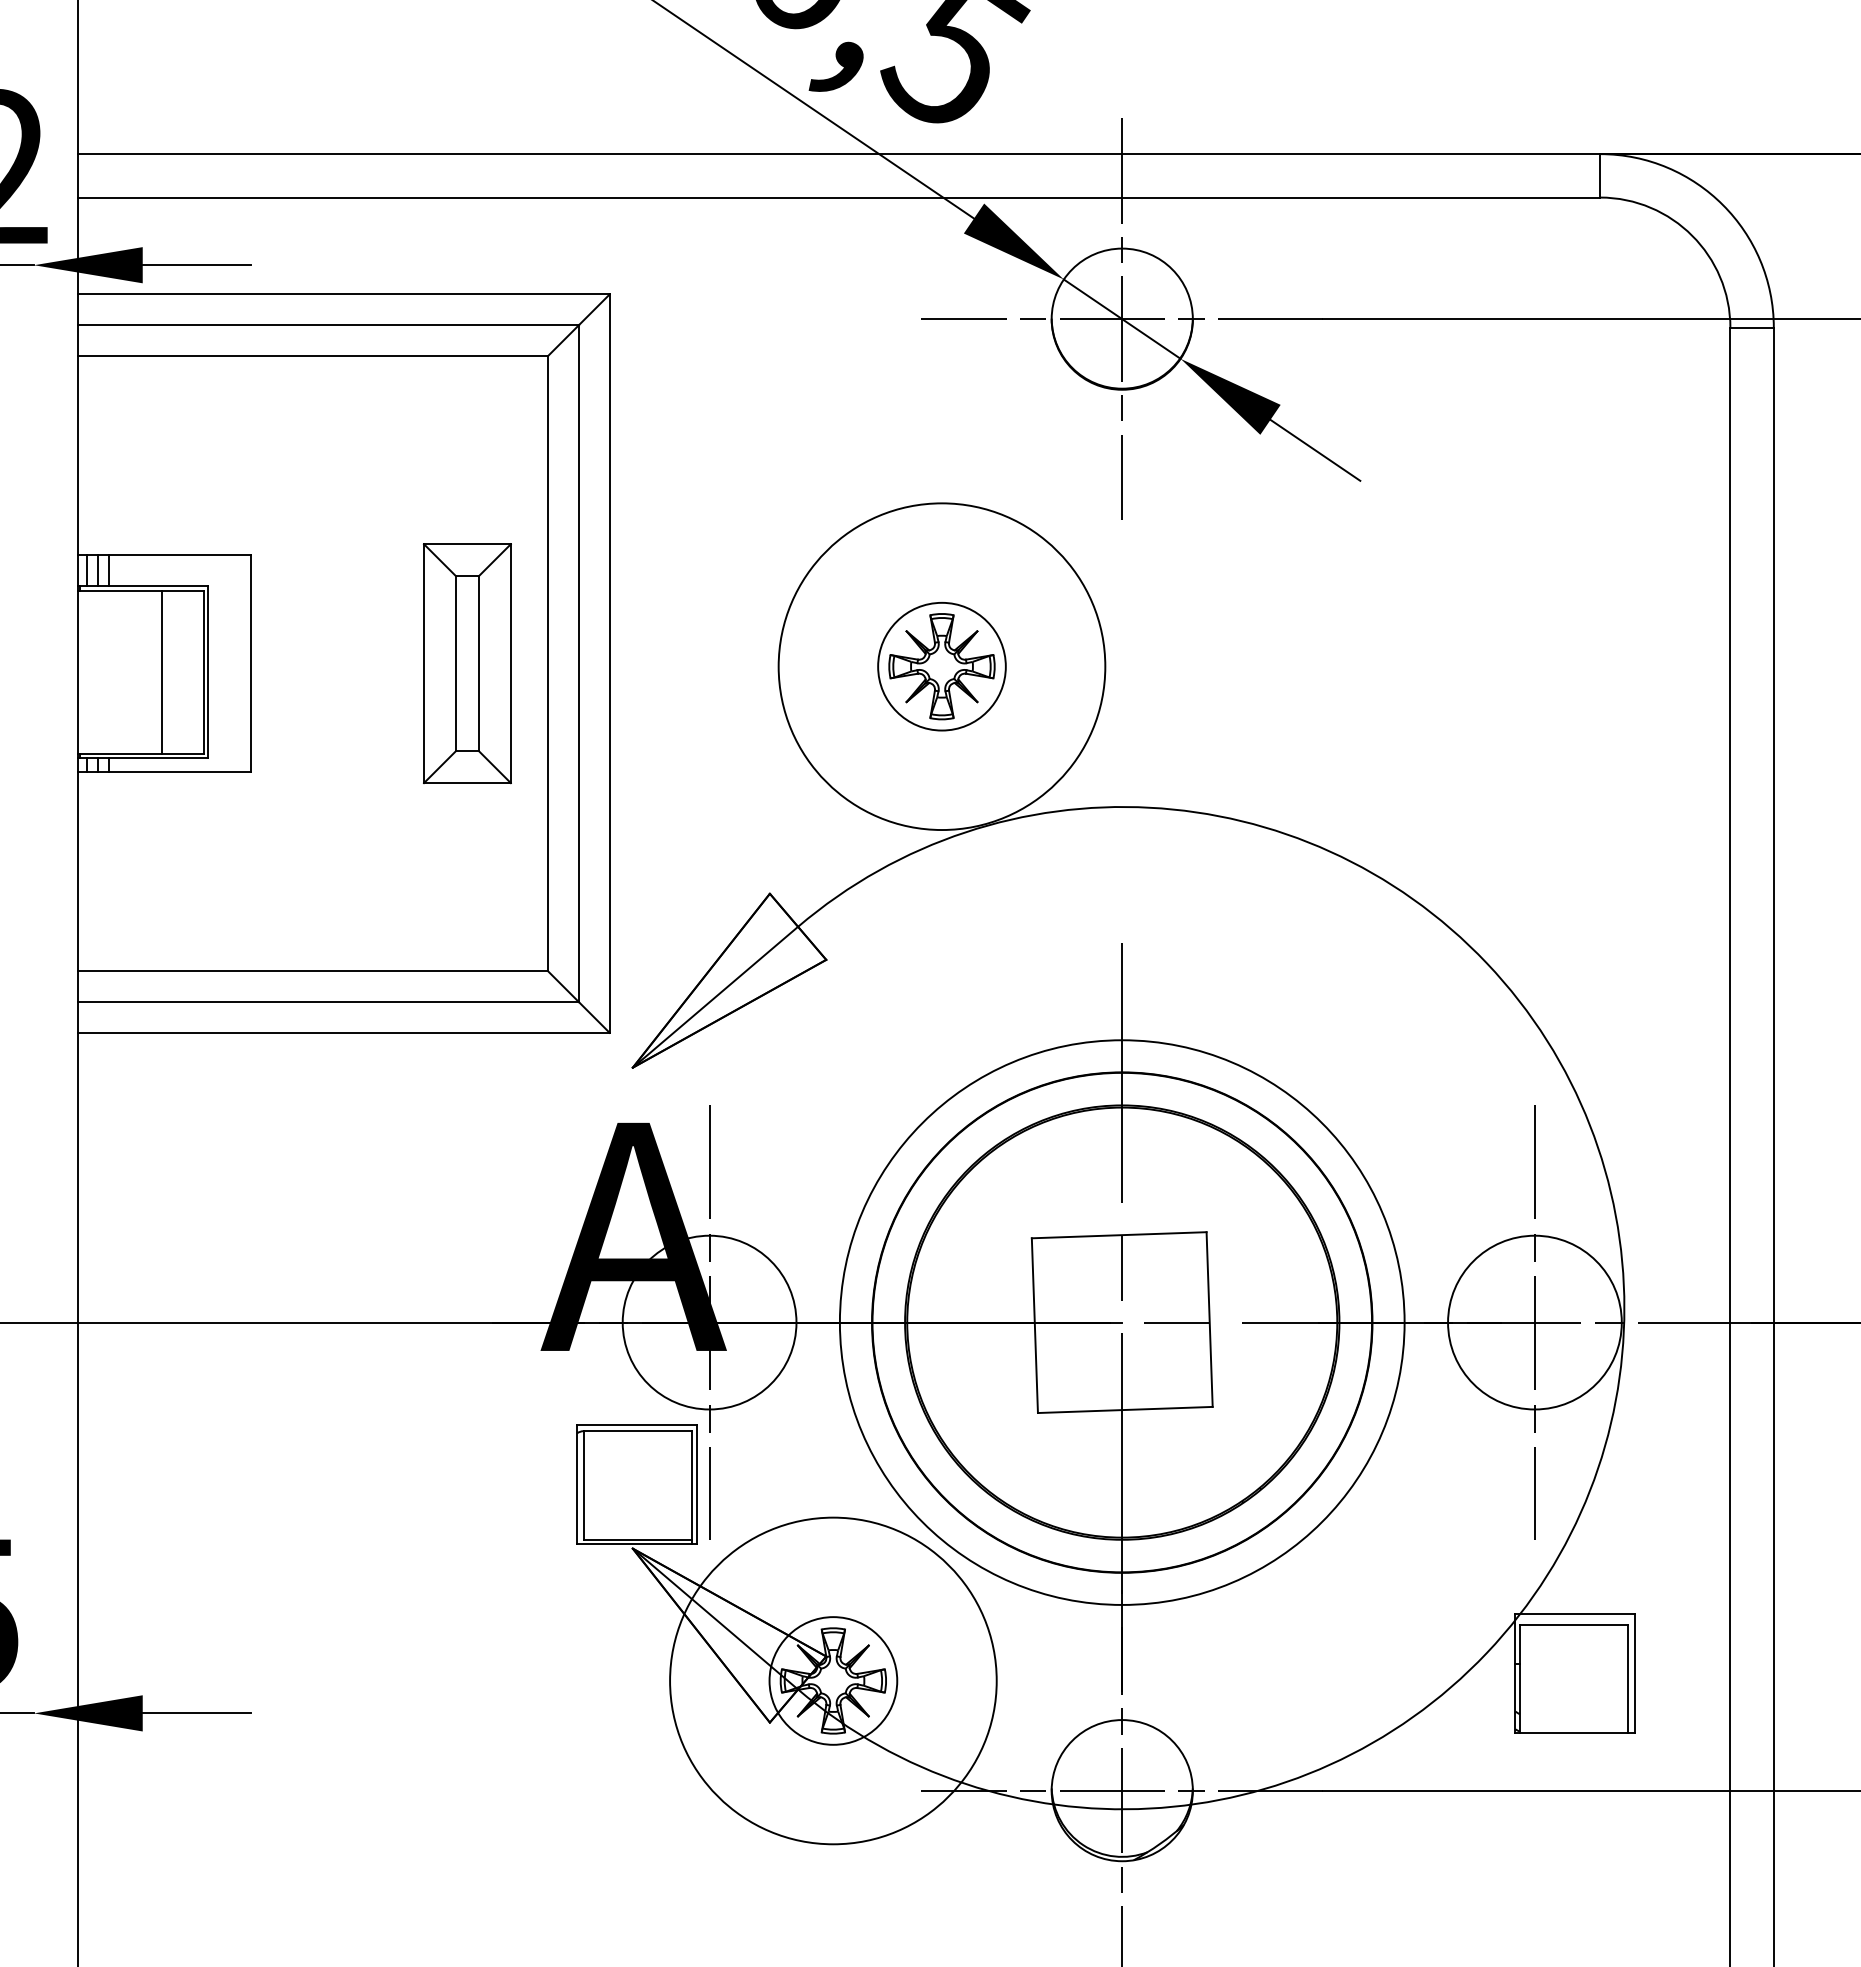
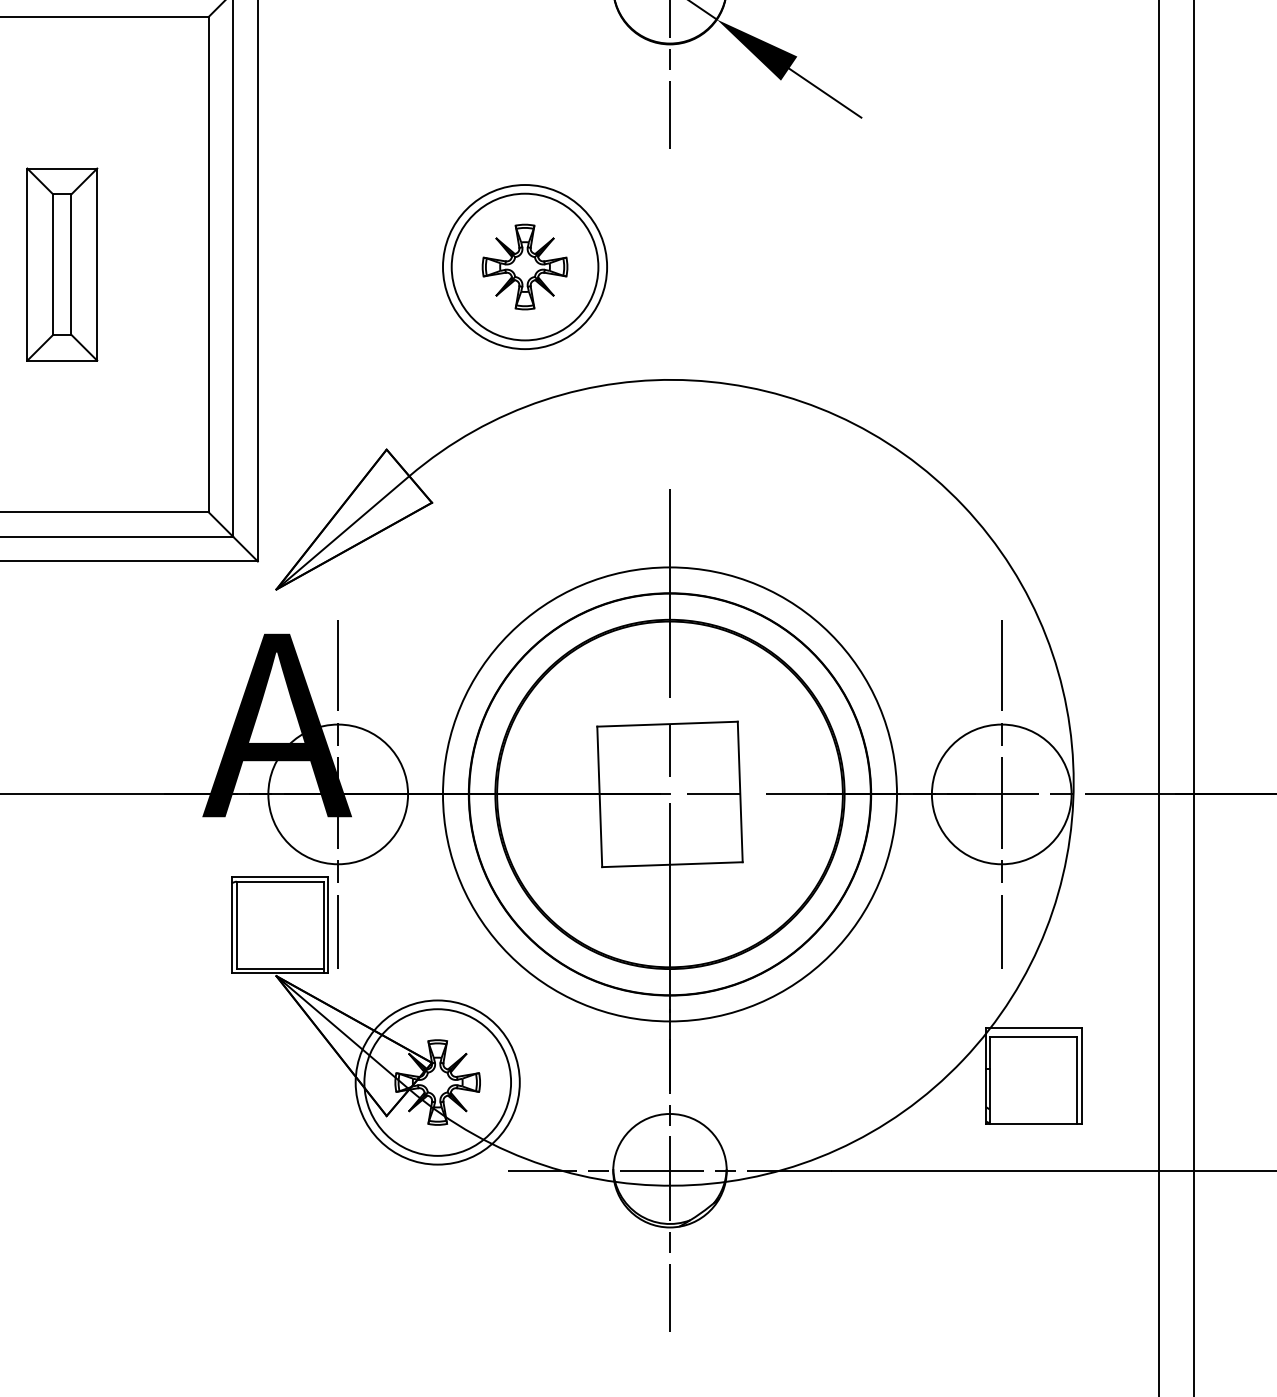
part: (467, 663) -> (62, 264), moved
circle: (941, 666) -> (524, 266), size x0.62
circle: (941, 666) -> (524, 266), size x1.43
circle: (833, 1680) -> (437, 1082), size x0.62
circle: (833, 1680) -> (437, 1082), size x1.43

